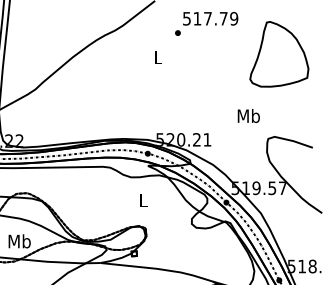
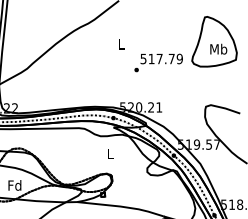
text: (206, 23) -> (158, 62), moved
text: (248, 115) -> (218, 48), moved
text: (19, 241) -> (14, 185), Mb -> Fd

